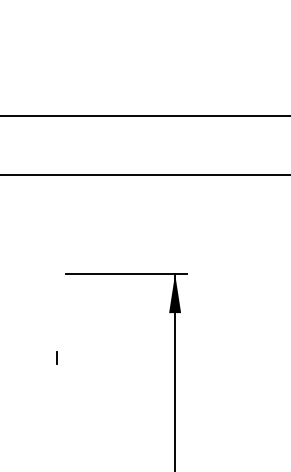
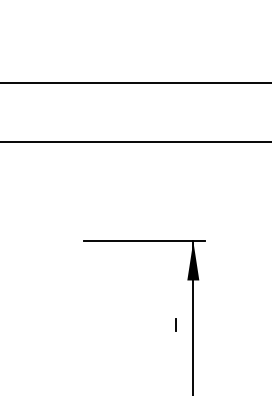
line: (56, 357) -> (175, 324), moved

